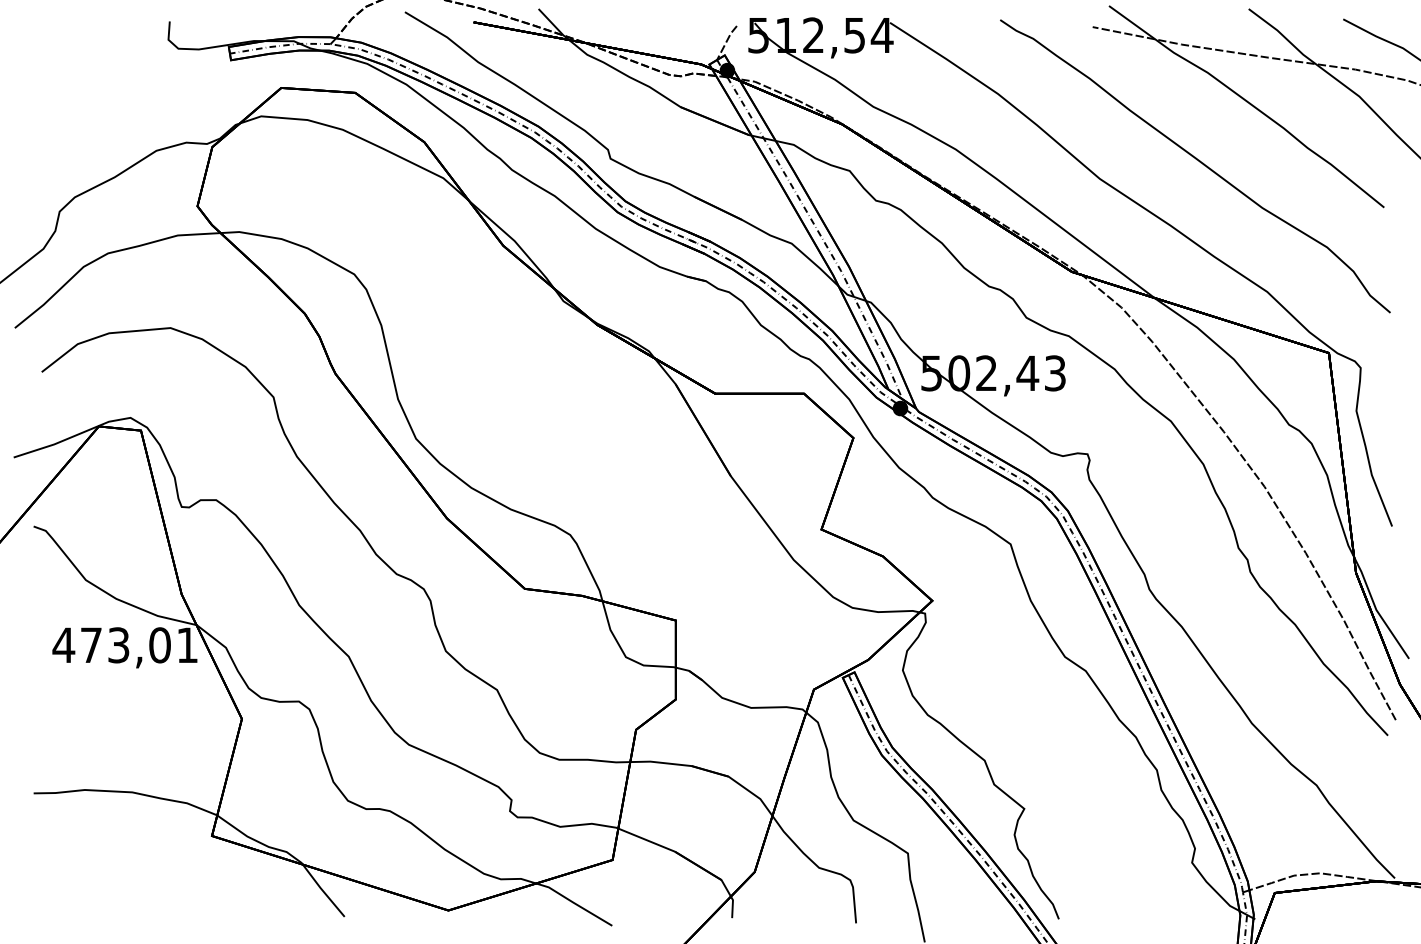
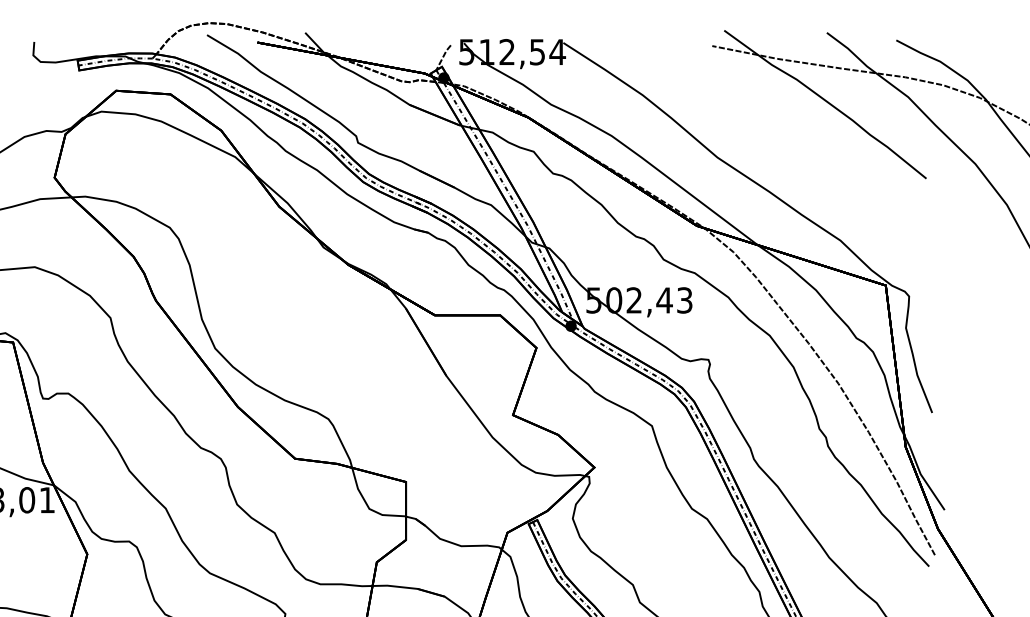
curve: (1199, 162) -> (790, 145), removed

